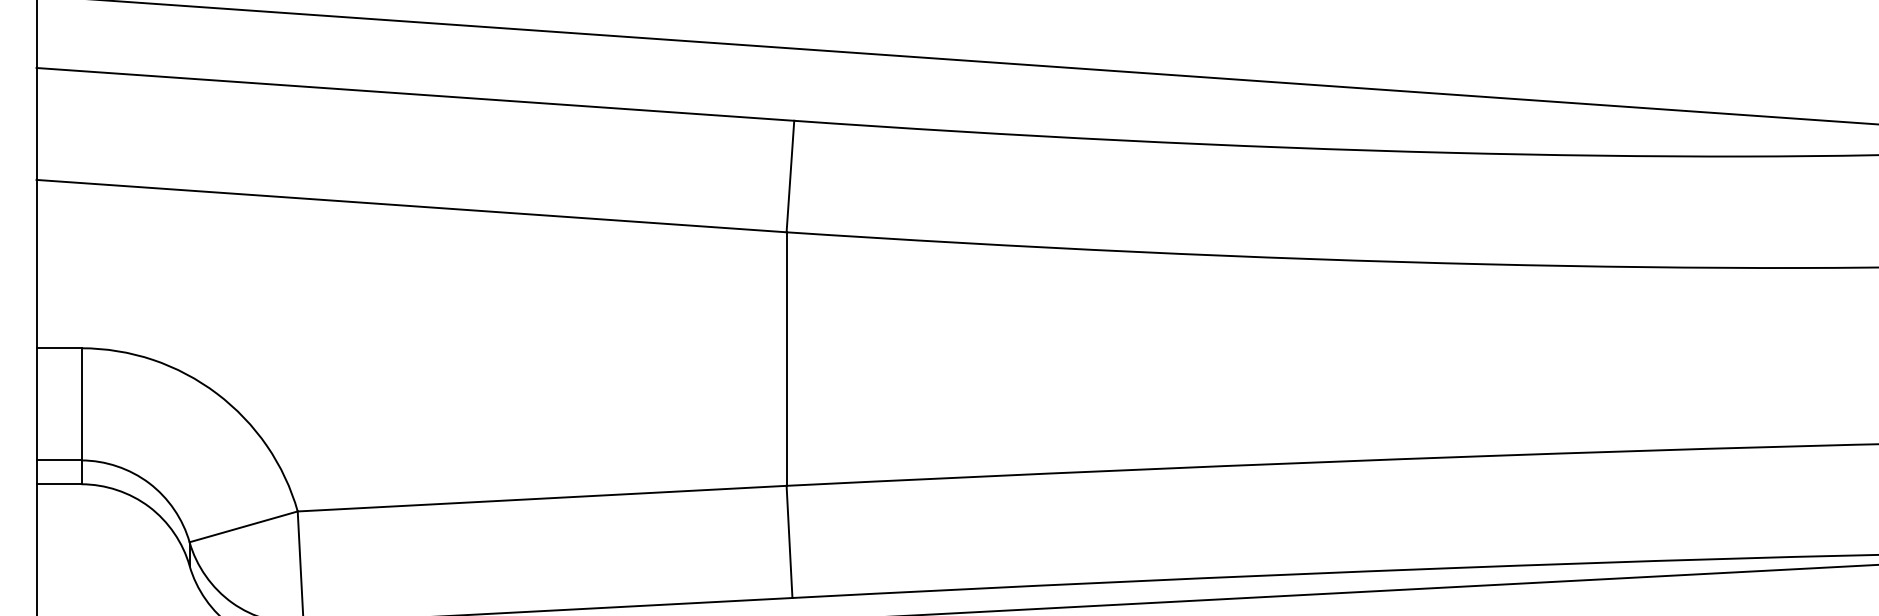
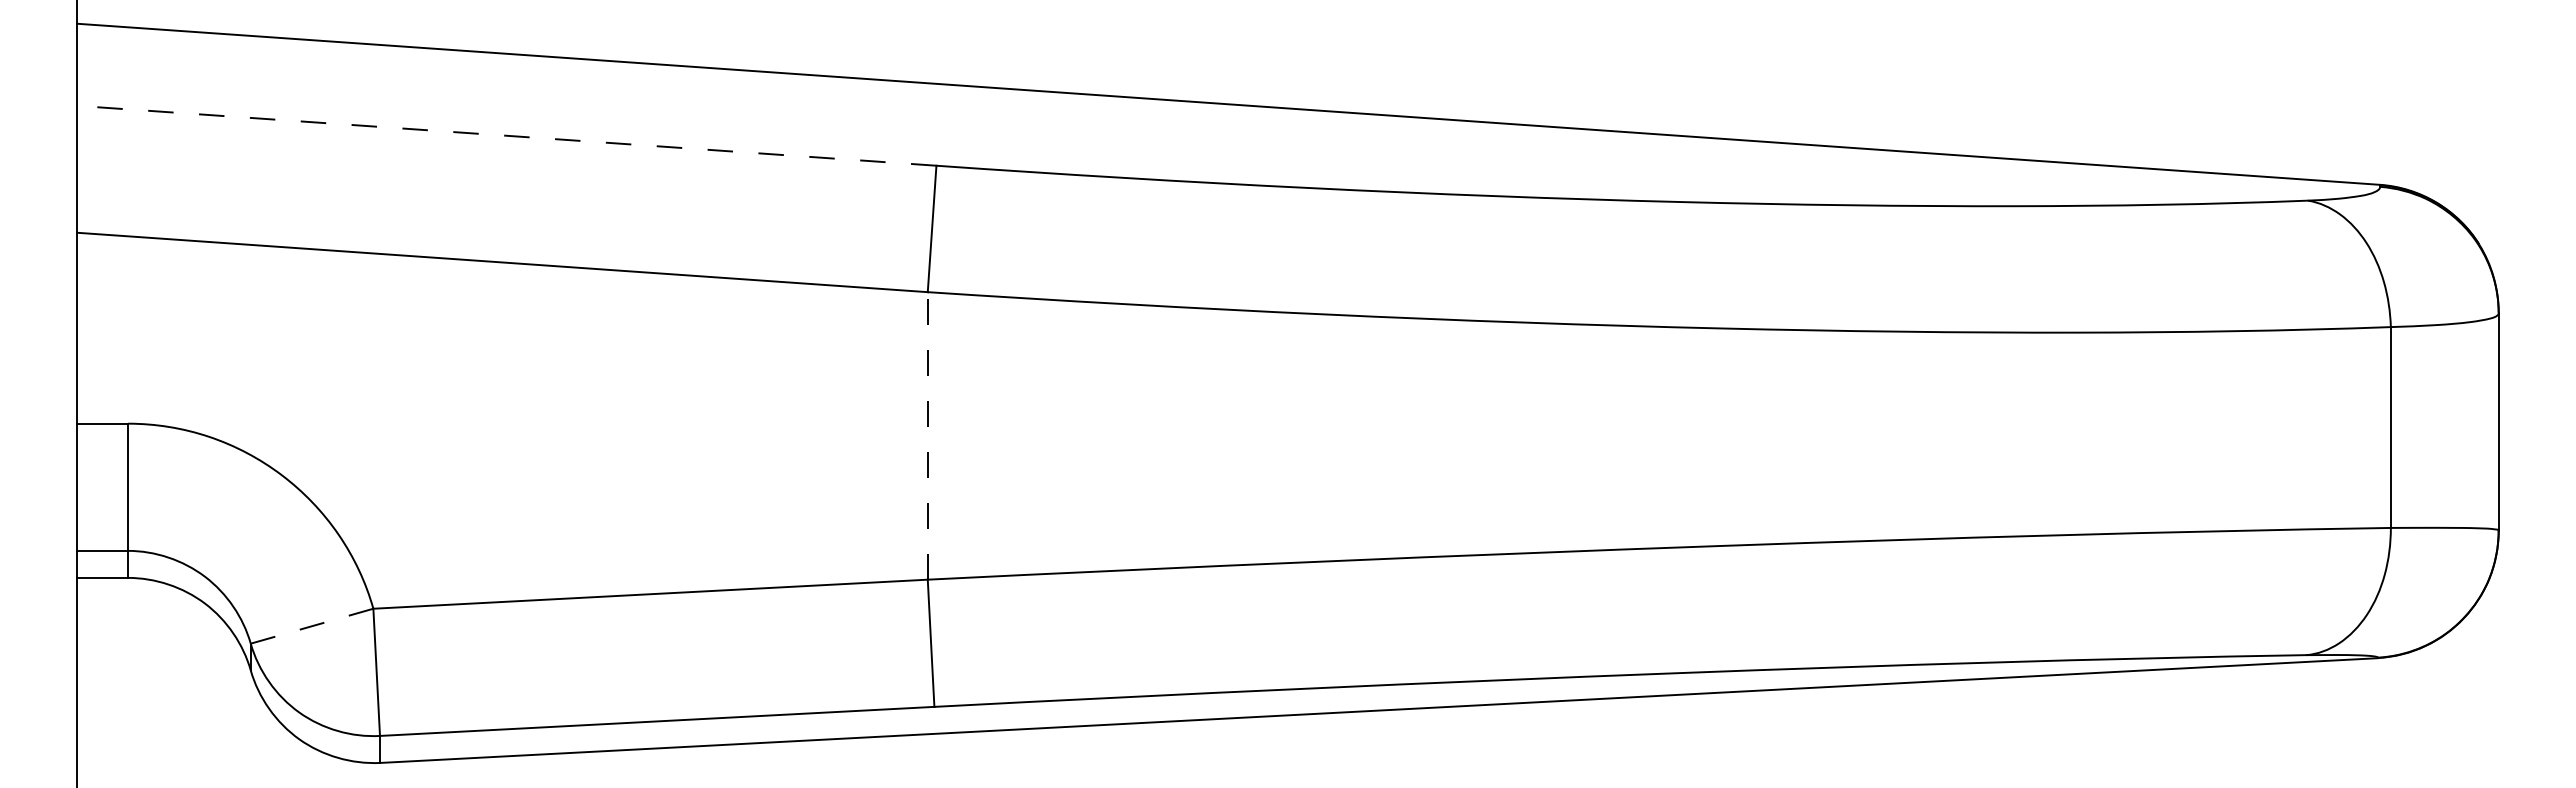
line: (415, 94) -> (506, 135), solid -> dashed
line: (786, 358) -> (927, 435), solid -> dashed
line: (244, 527) -> (312, 626), solid -> dashed

